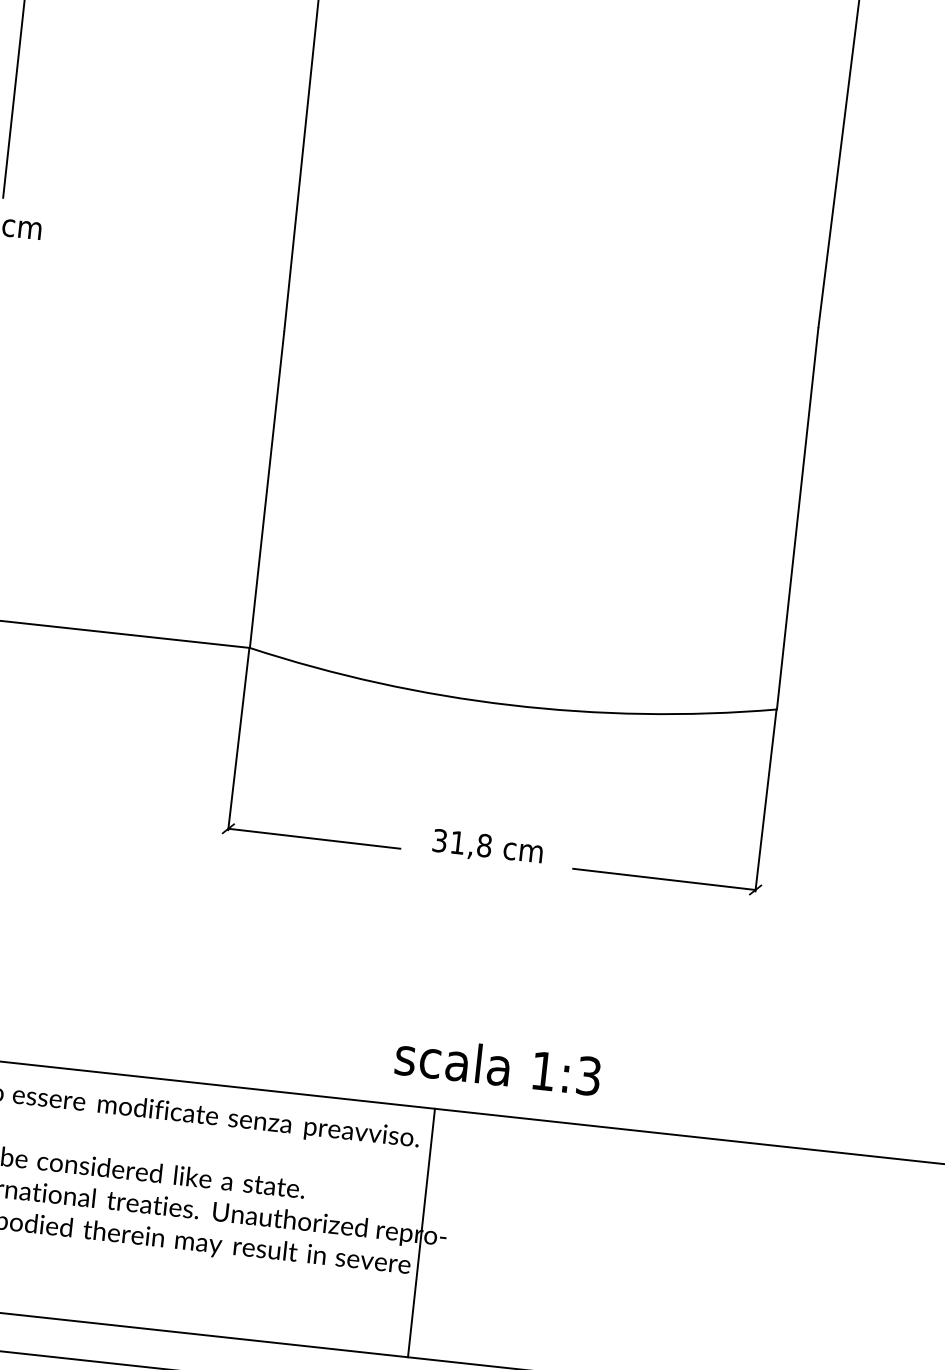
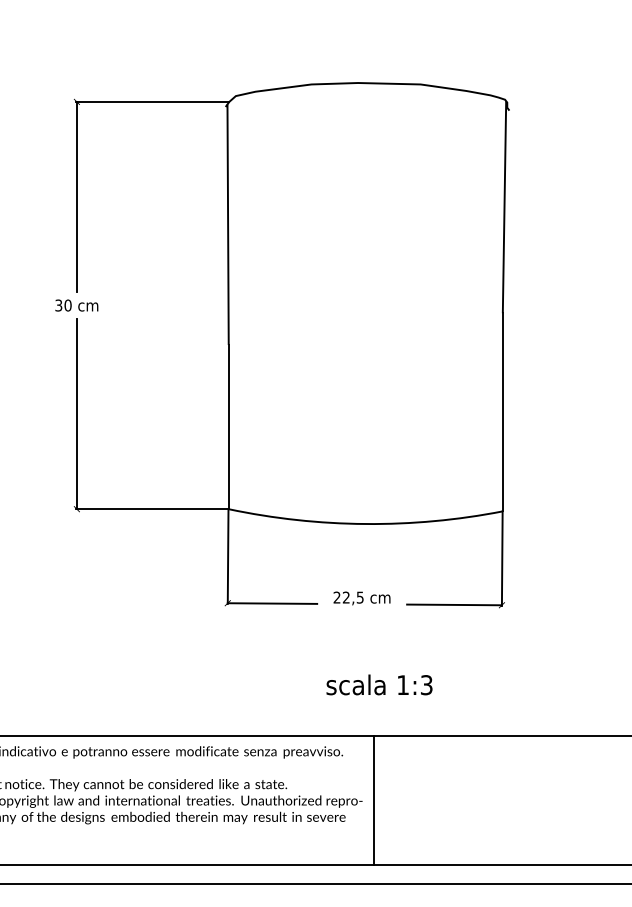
text: (461, 842) -> (348, 597), 31,8 -> 22,5
text: (498, 1064) -> (379, 684), moved
line: (421, 1231) -> (373, 799), moved

